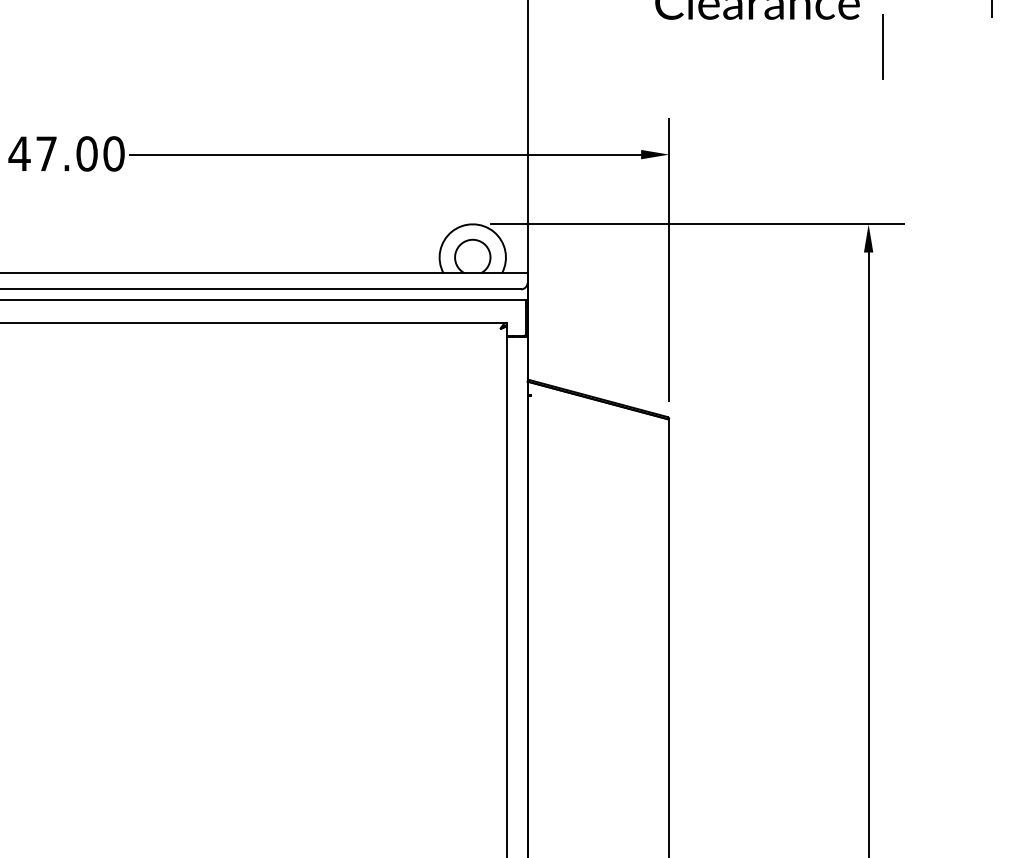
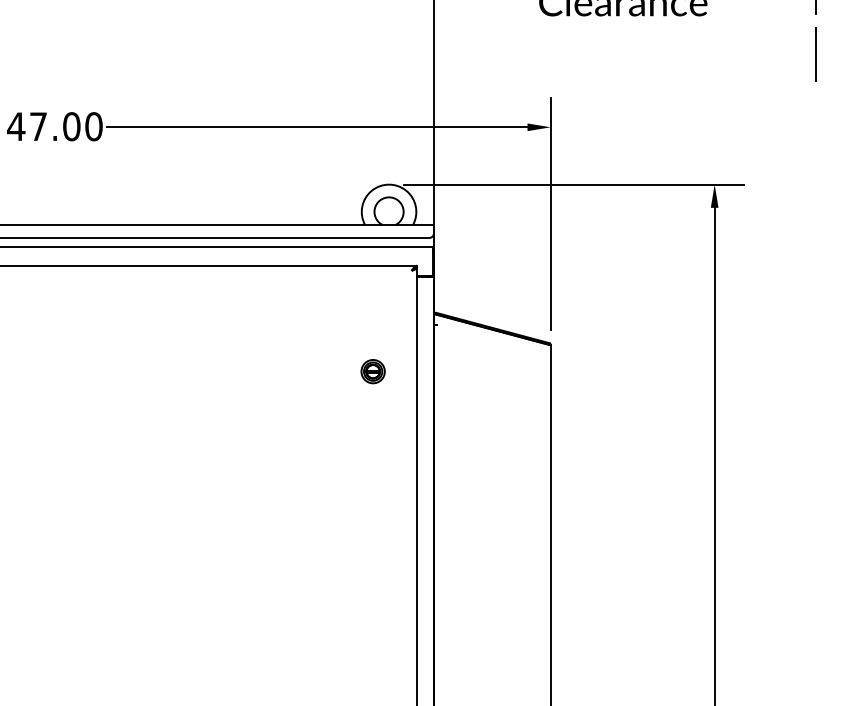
line: (883, 46) -> (815, 54), moved
part: (452, 451) -> (372, 371), added

